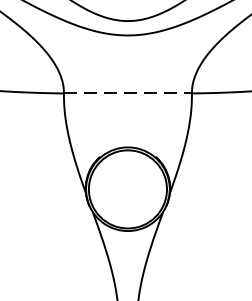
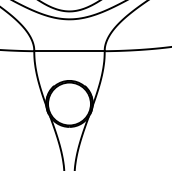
line: (127, 93) -> (69, 51), dashed -> solid

